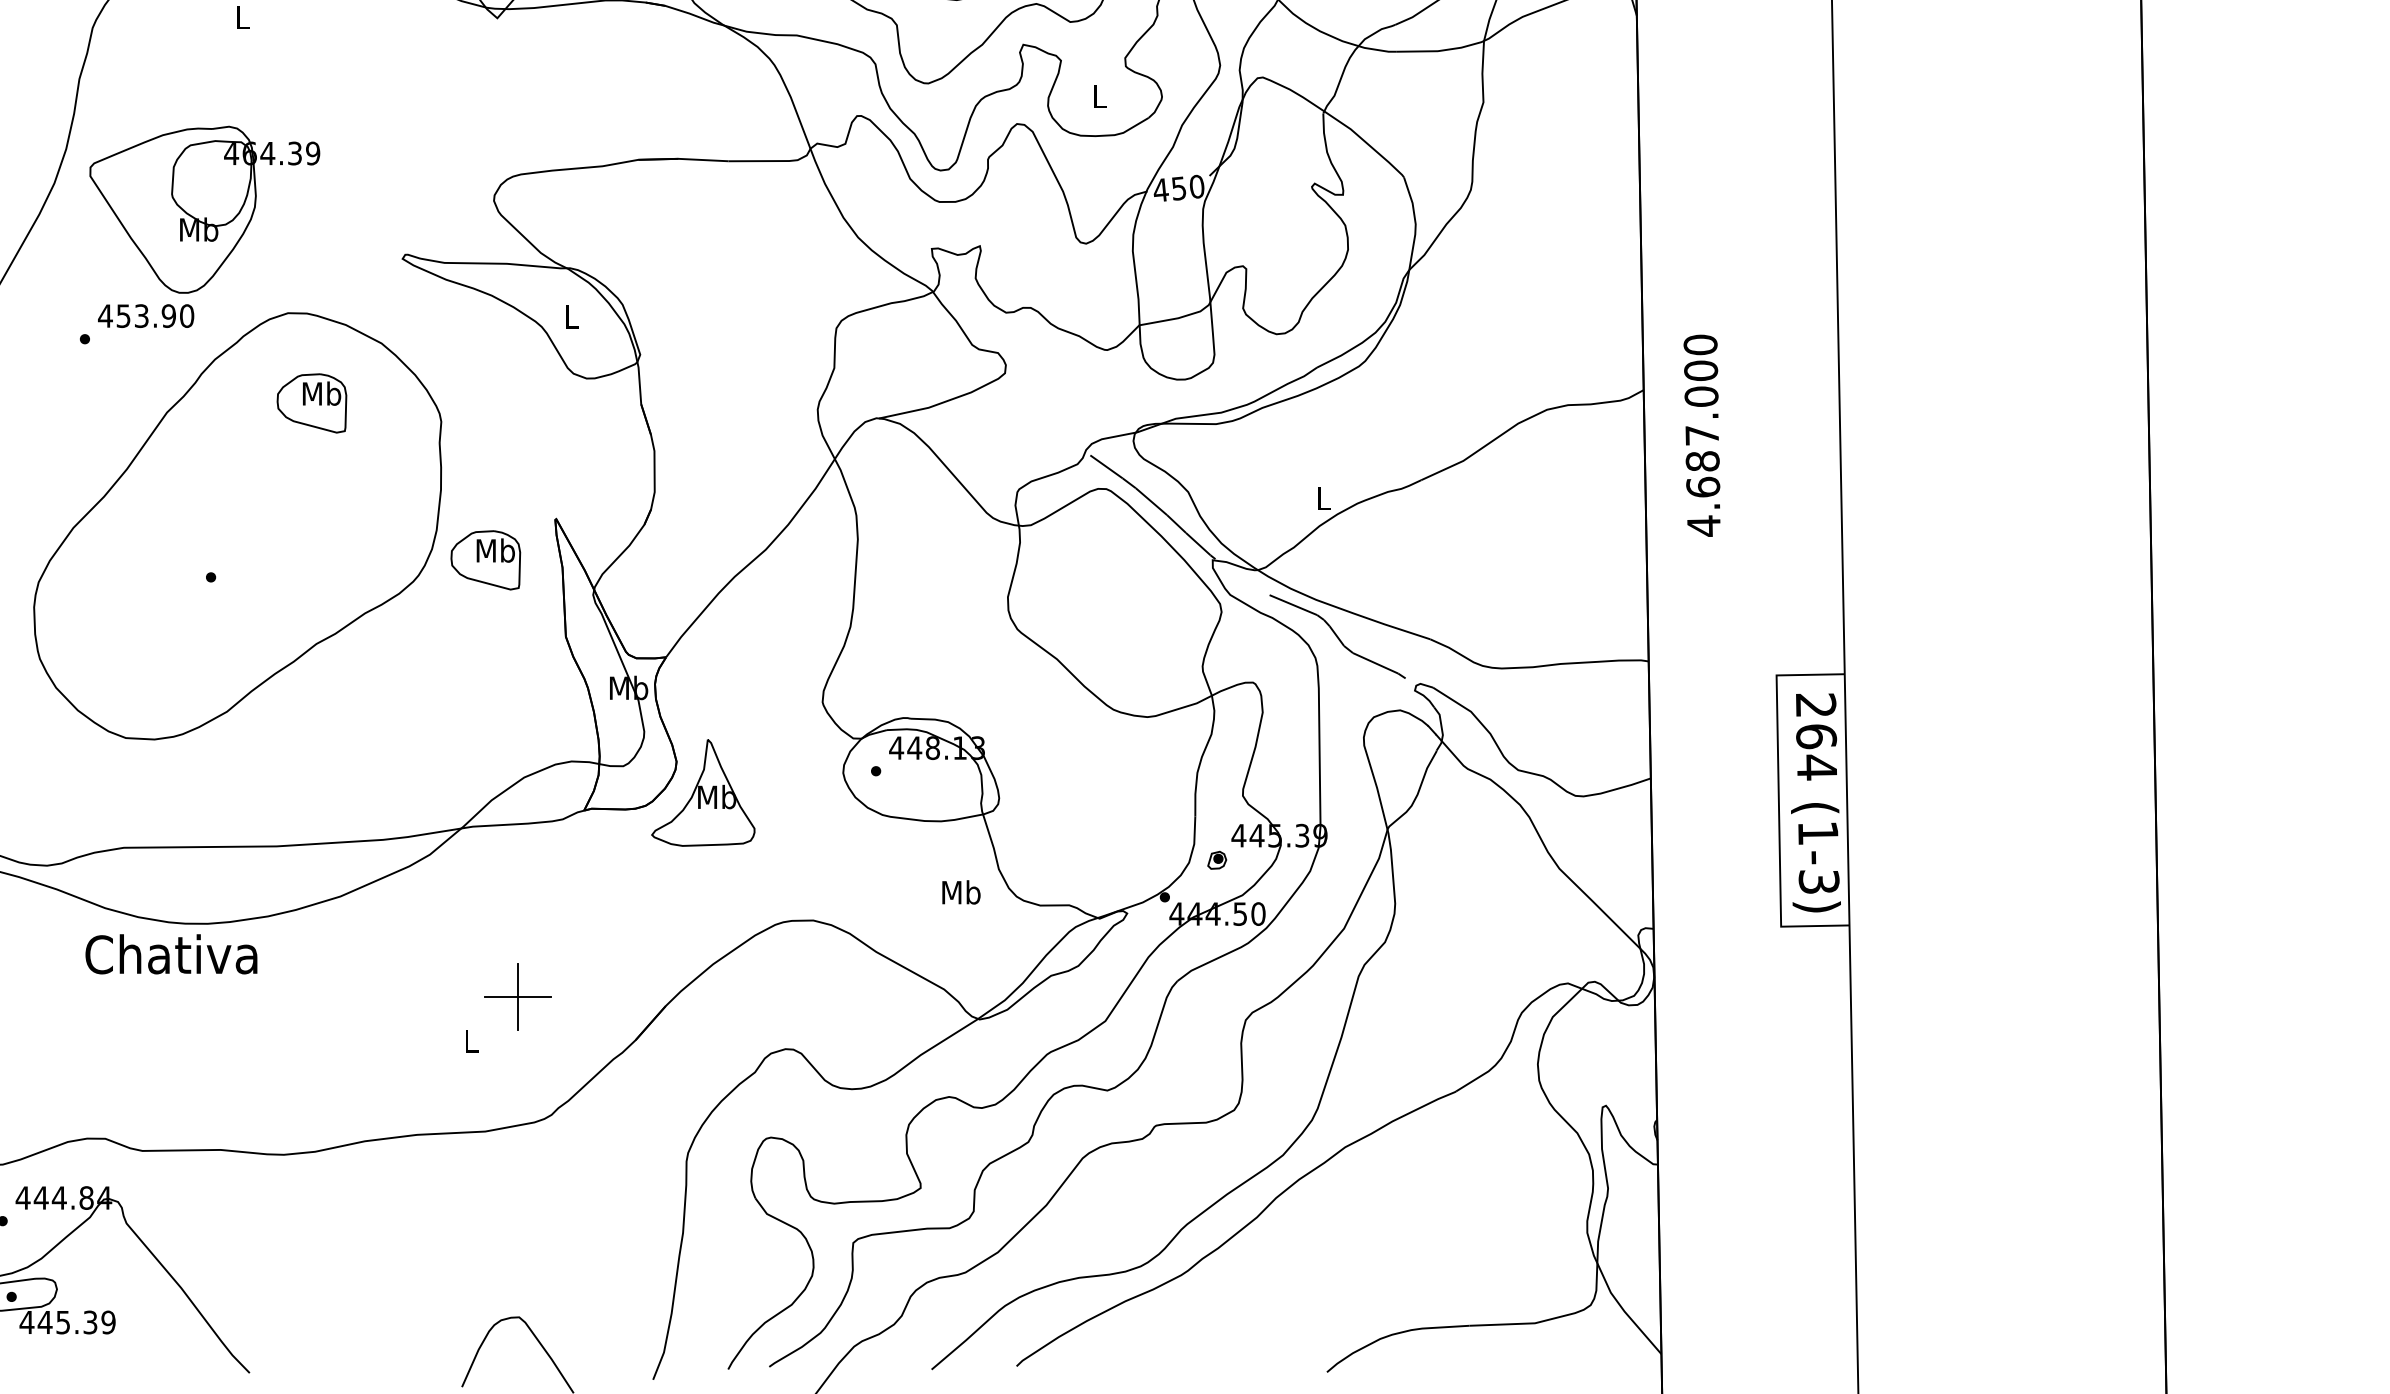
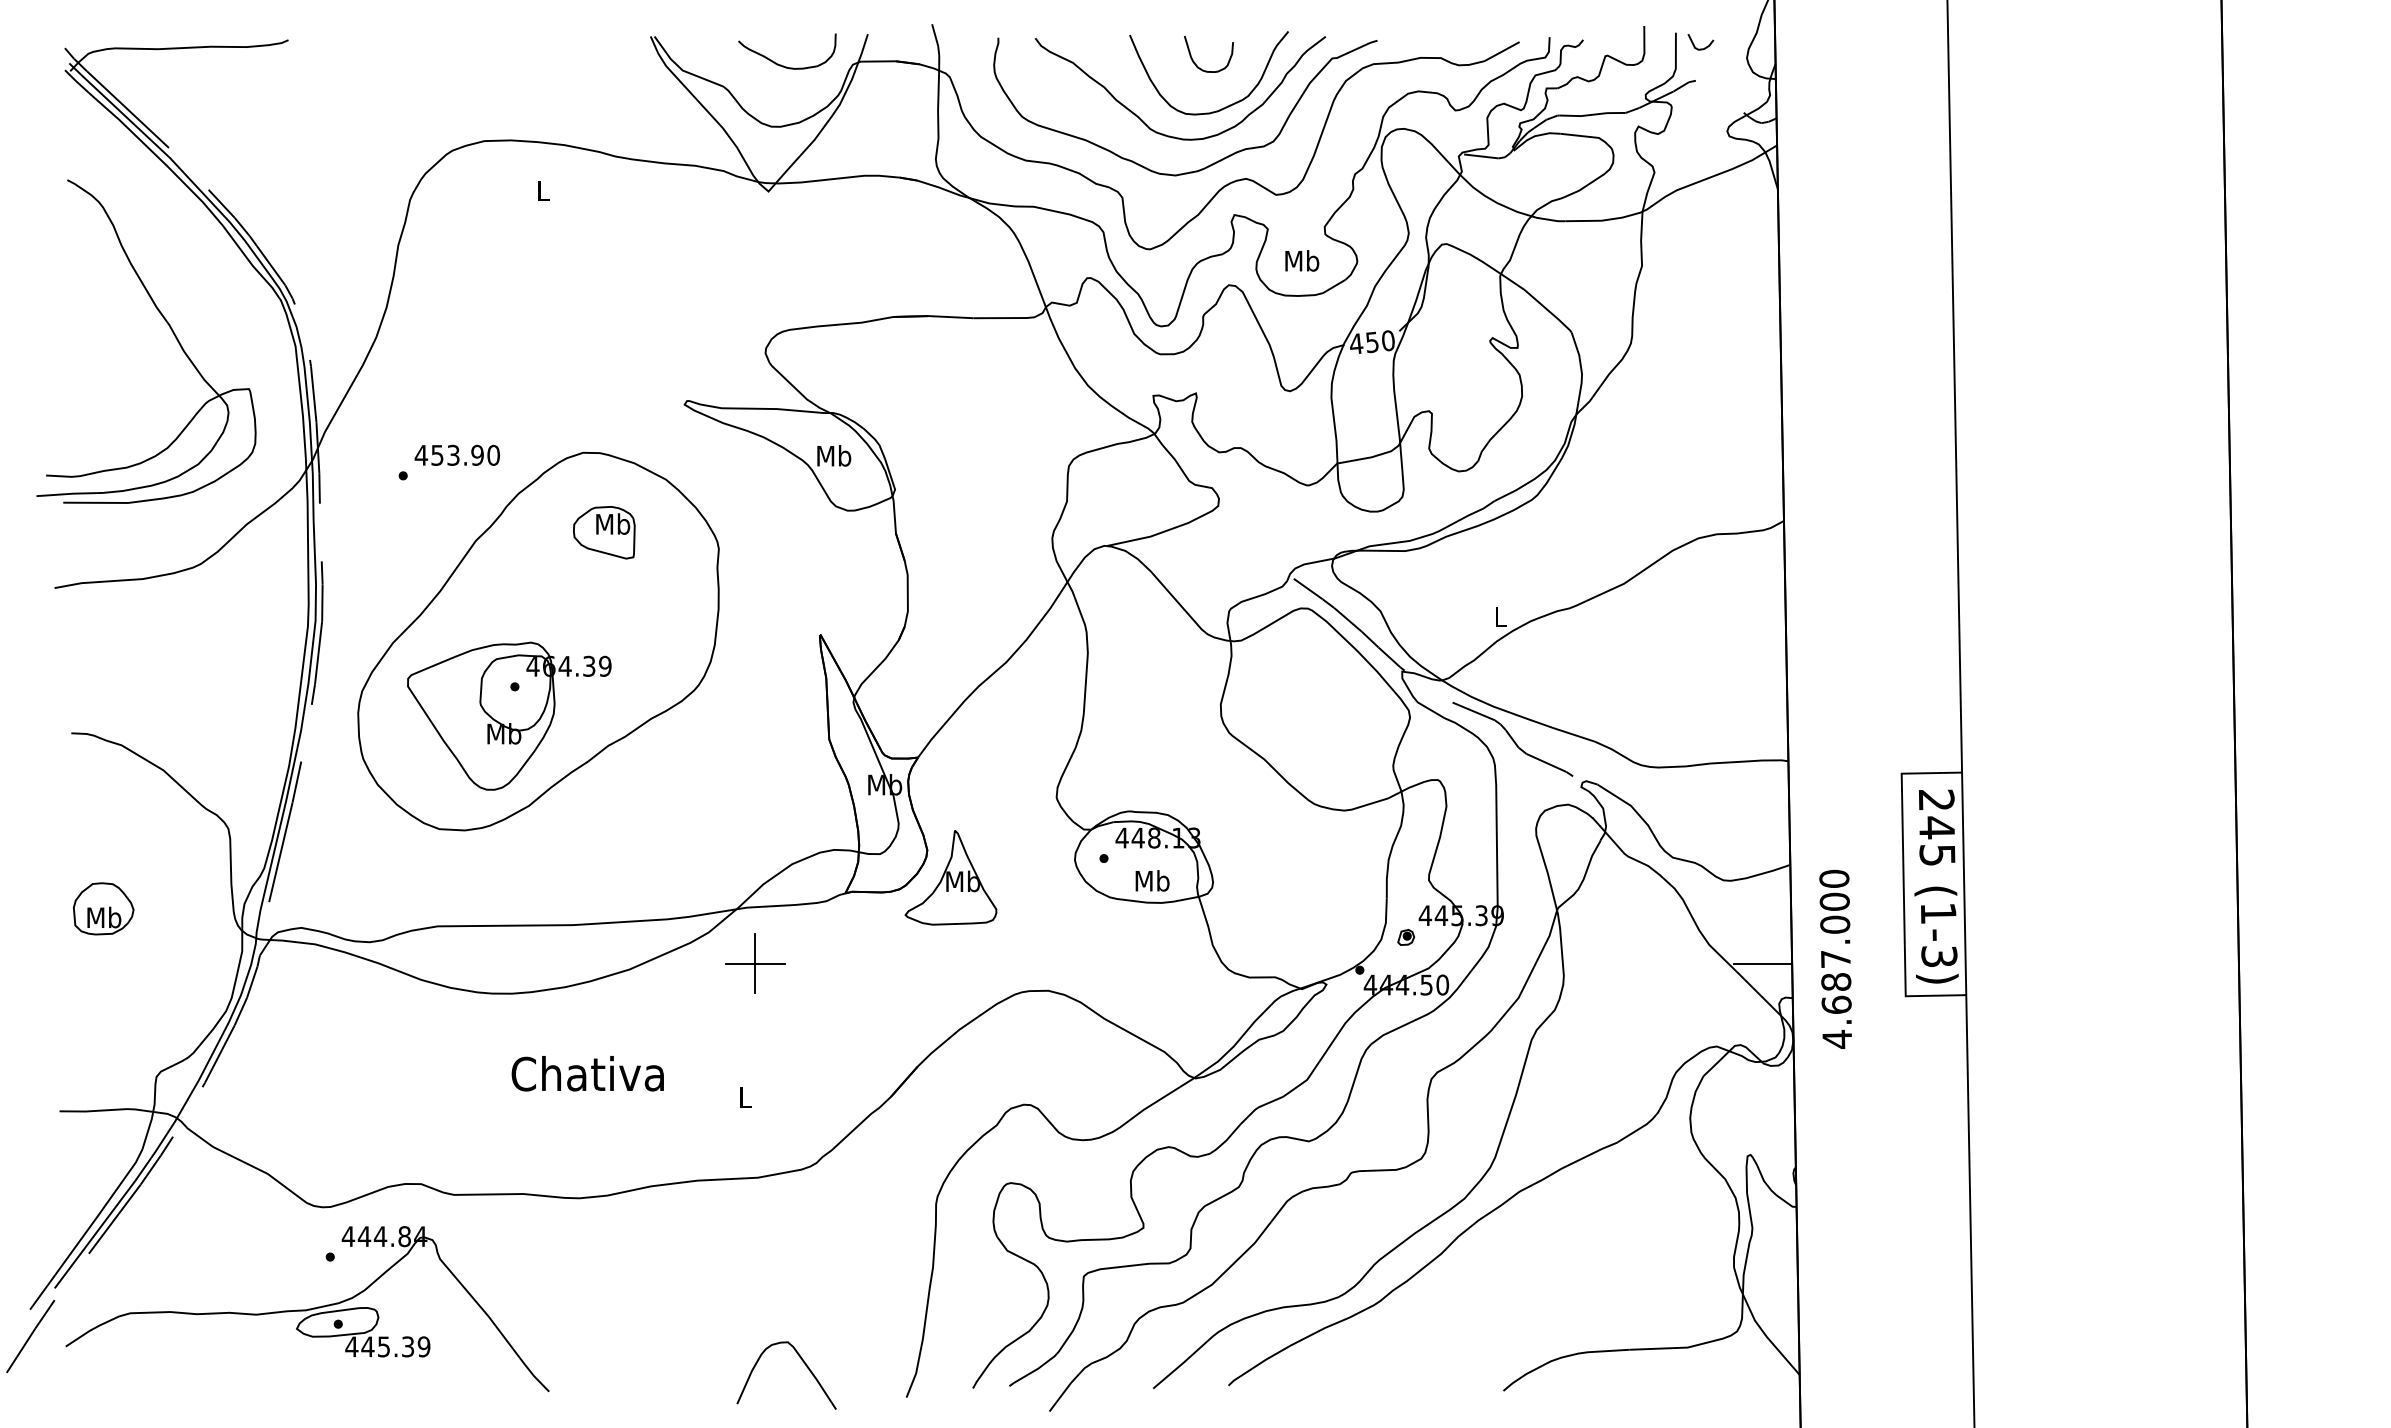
text: (1100, 96) -> (1302, 260), L -> Mb
part: (204, 208) -> (509, 715), moved
text: (571, 316) -> (834, 455), L -> Mb
text: (1701, 434) -> (1835, 958), moved
part: (486, 560) -> (758, 671), removed
text: (1817, 751) -> (1937, 841), 264 -> 245
line: (1619, 889) -> (1762, 963), added
text: (961, 891) -> (1152, 880), moved
text: (171, 954) -> (587, 1073), moved
part: (517, 996) -> (755, 963), moved

